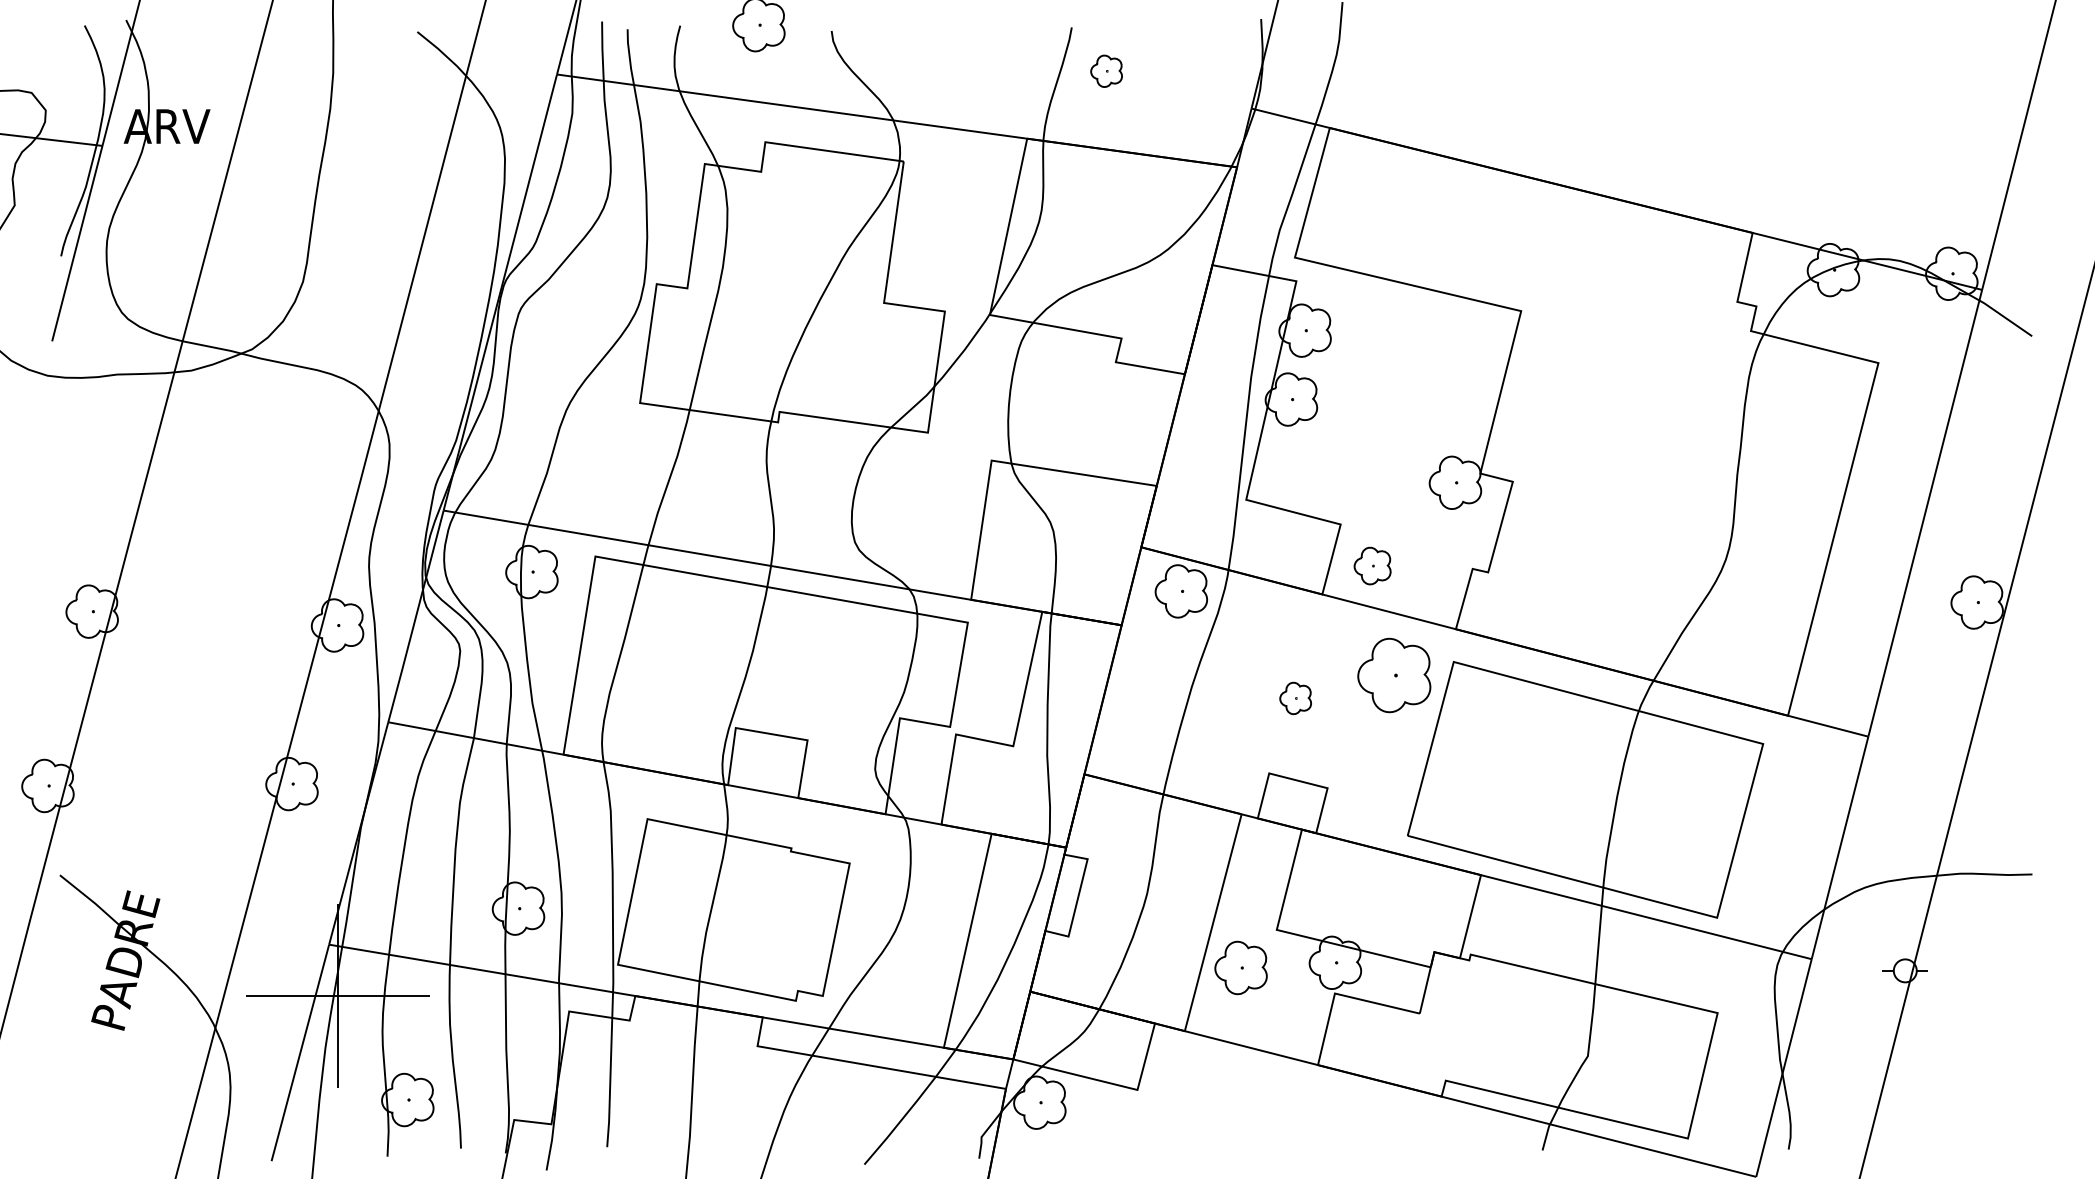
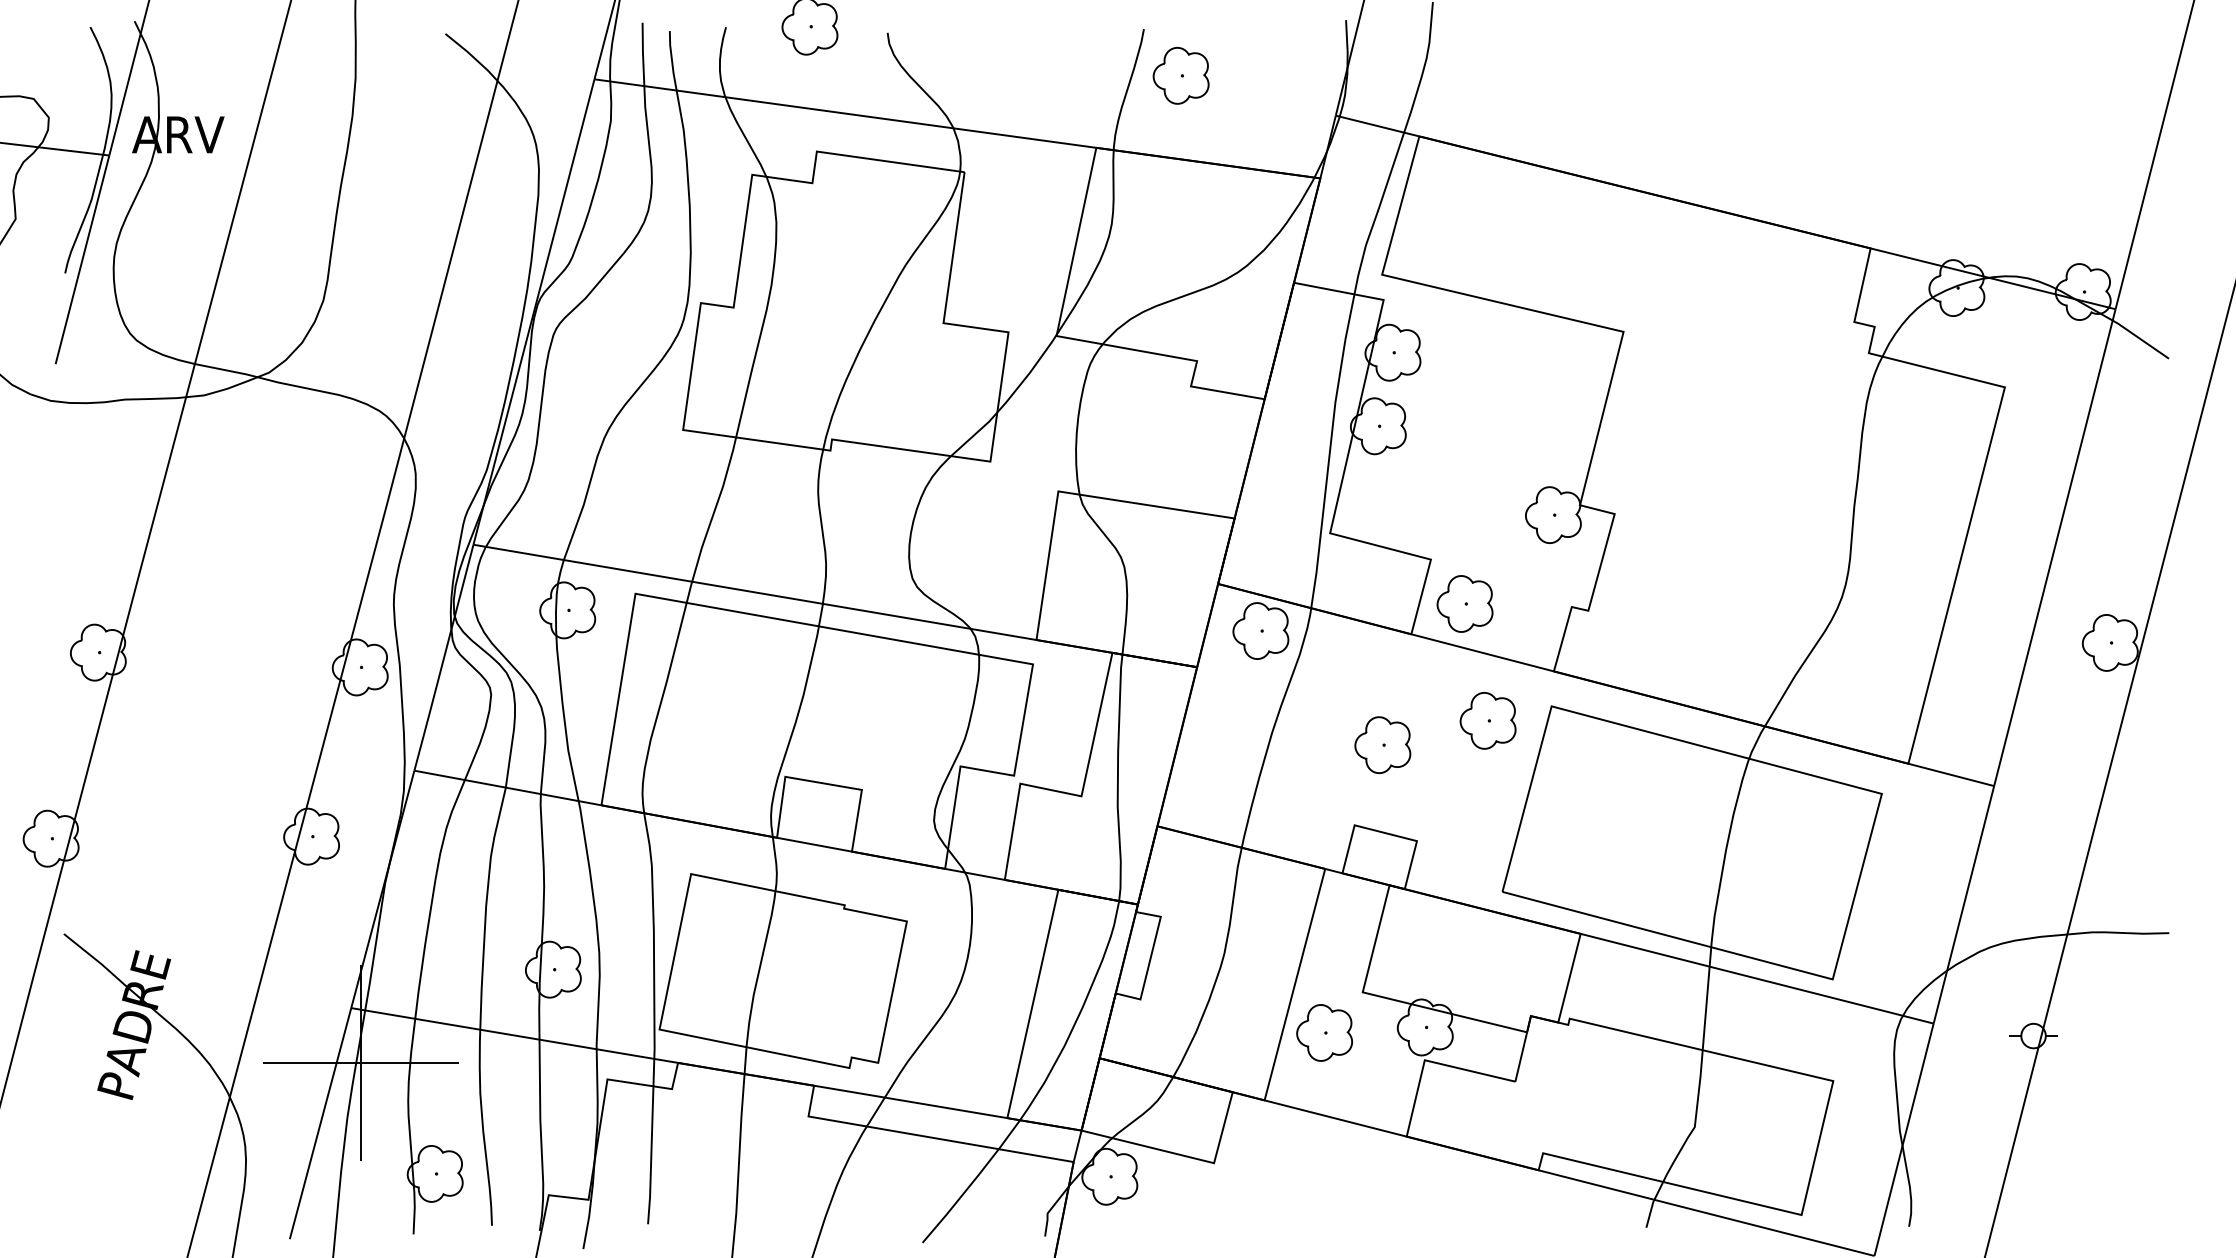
part: (1106, 70) -> (1180, 75), size x1.67
part: (1372, 565) -> (1464, 603), size x1.43
part: (1393, 675) -> (1487, 720), size x0.71
part: (1295, 698) -> (1382, 745), size x1.67

